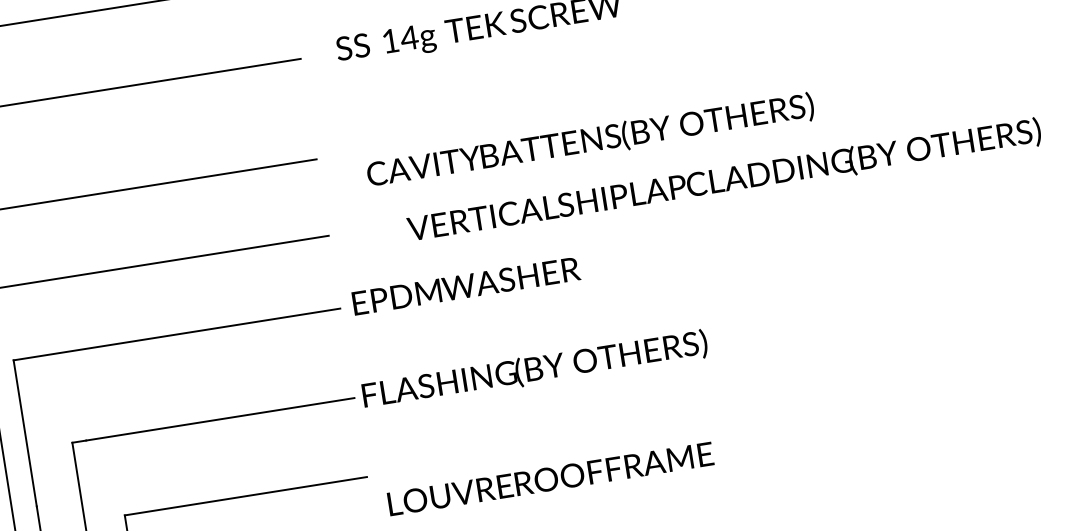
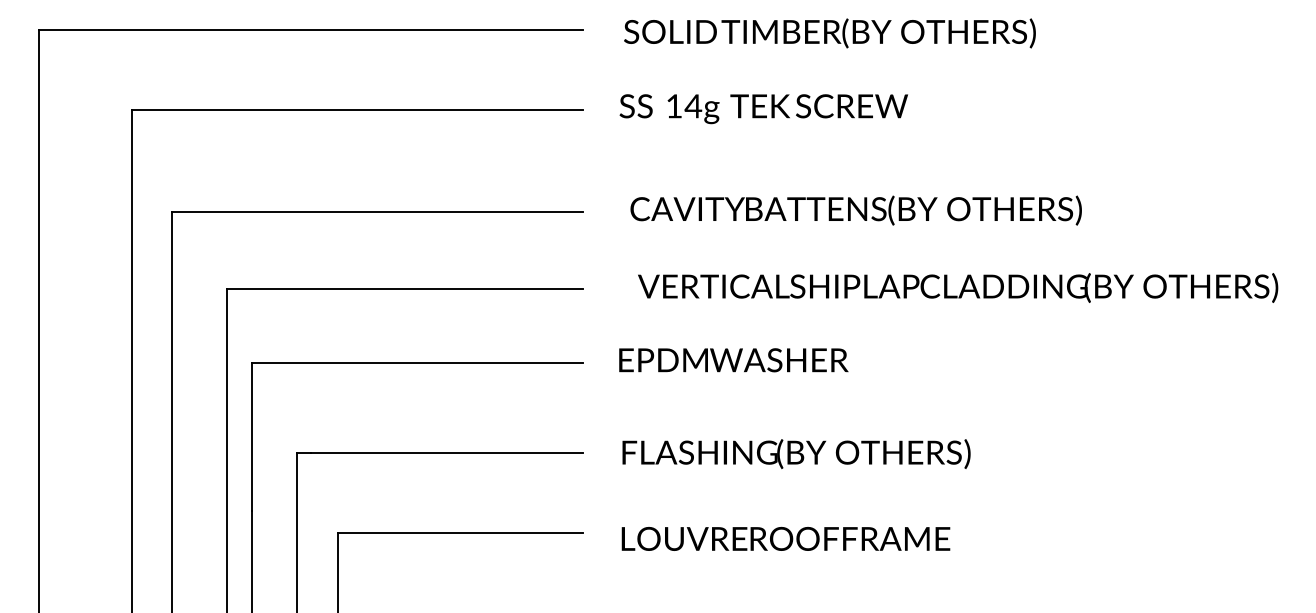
text: (589, 141) -> (855, 210), moved
text: (724, 180) -> (958, 287), moved
text: (466, 286) -> (733, 360), moved
text: (535, 370) -> (796, 454), moved
text: (550, 478) -> (785, 538), moved

